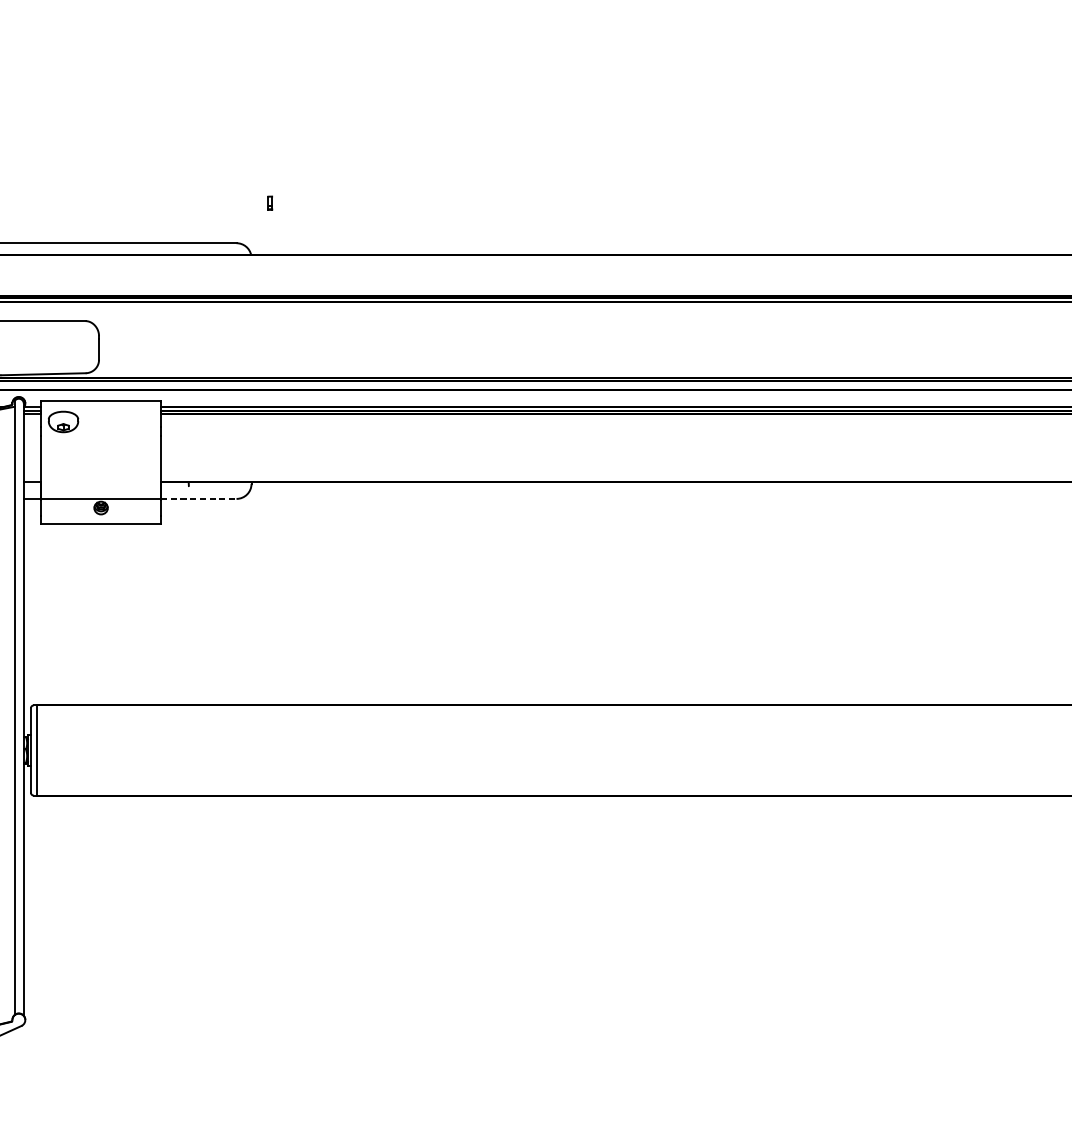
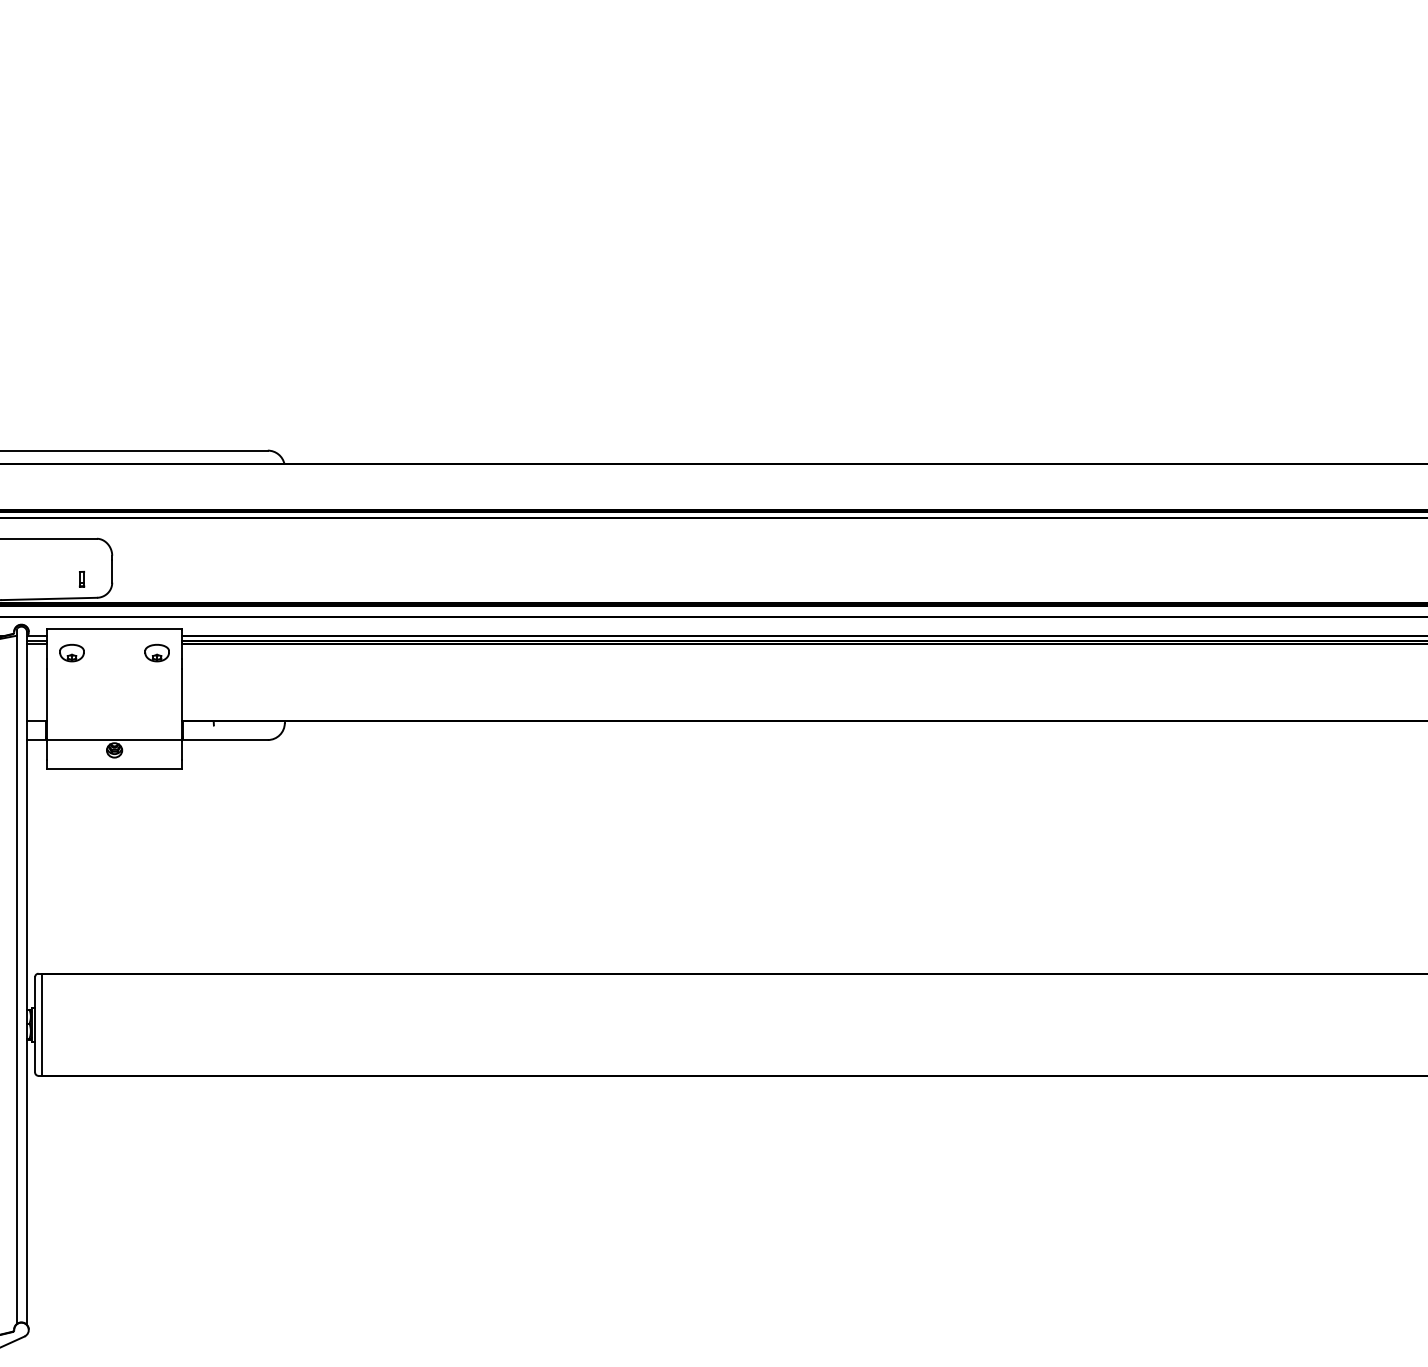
part: (269, 203) -> (81, 579), moved
part: (63, 422) -> (71, 653), size x0.71
part: (138, 422) -> (156, 653), added
line: (199, 499) -> (225, 740), dashed -> solid

